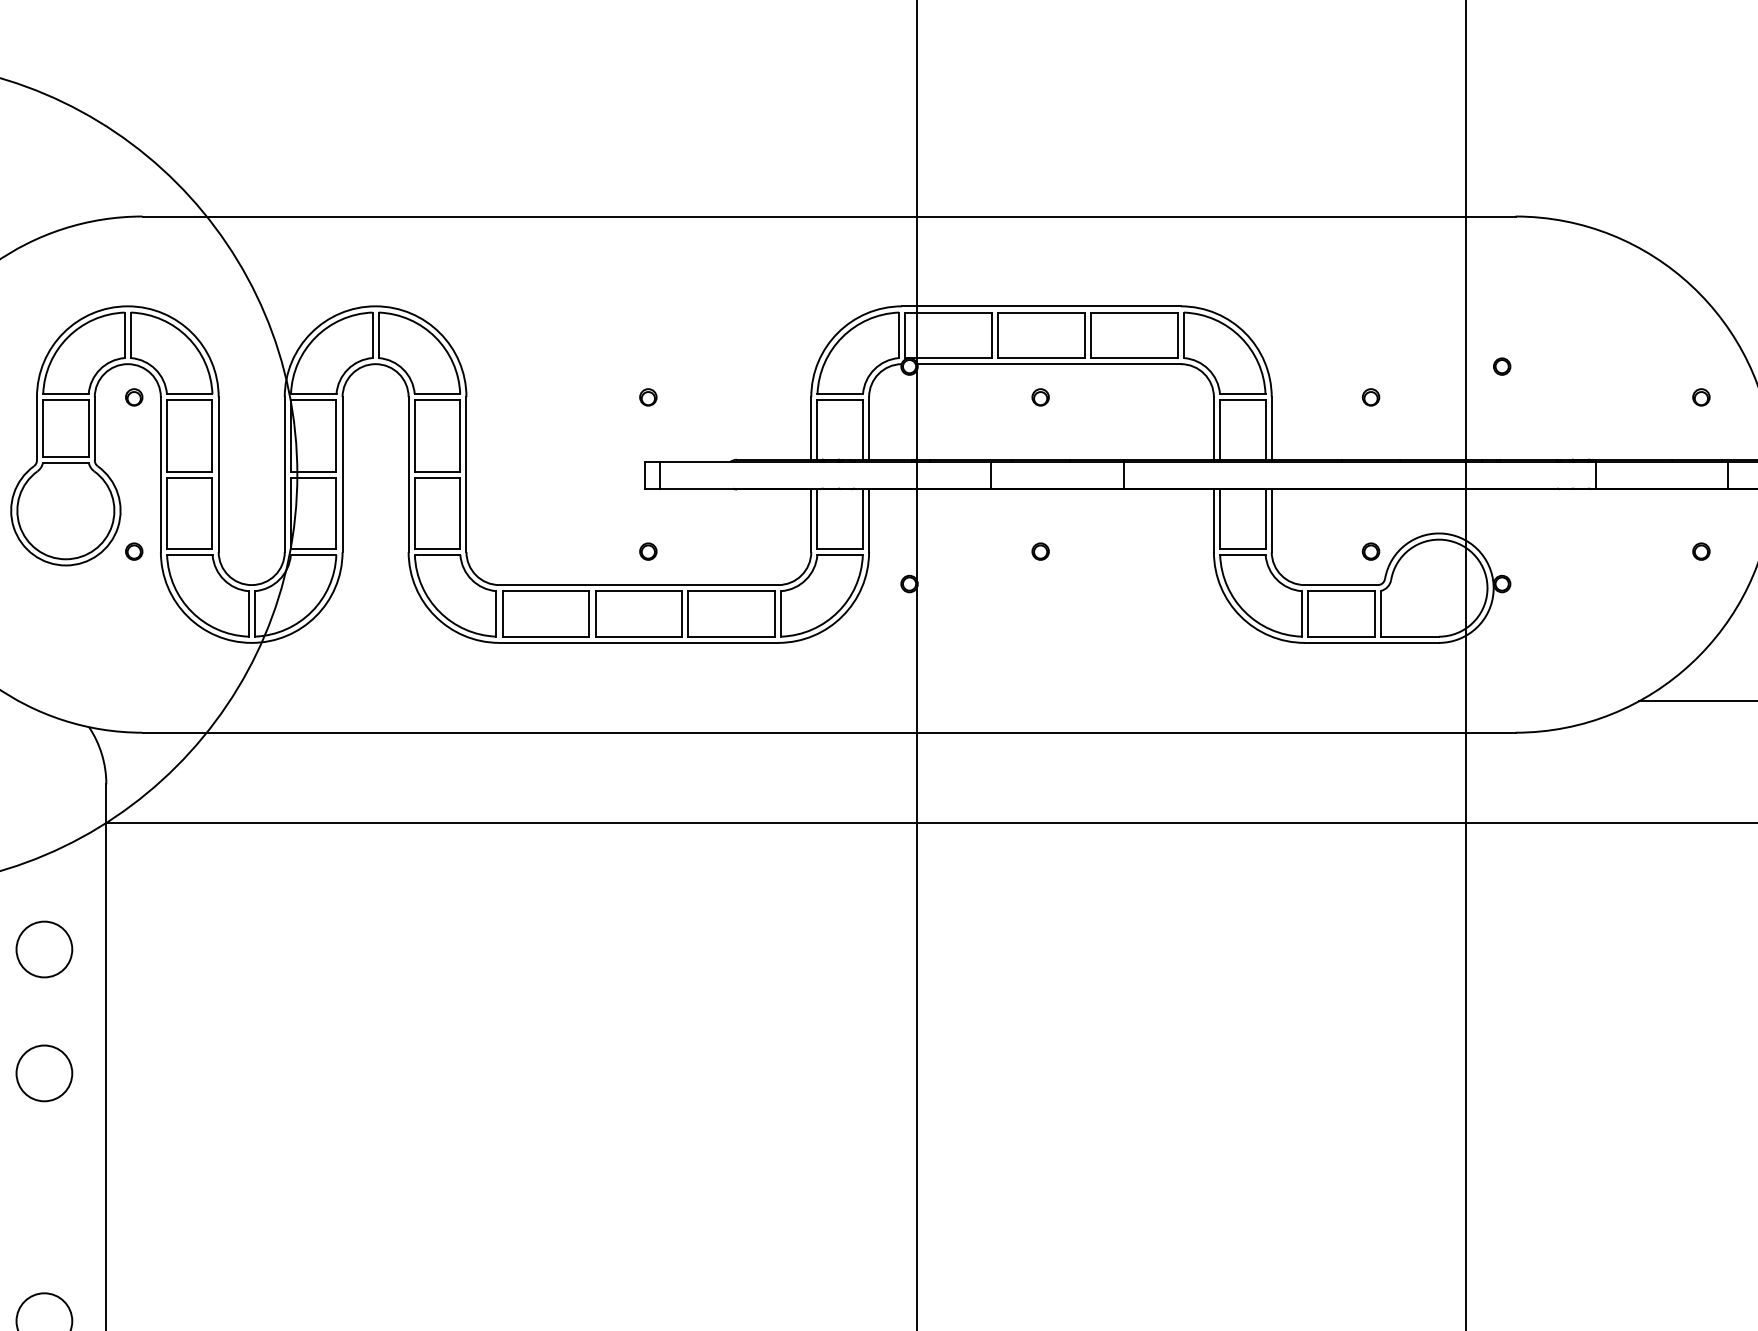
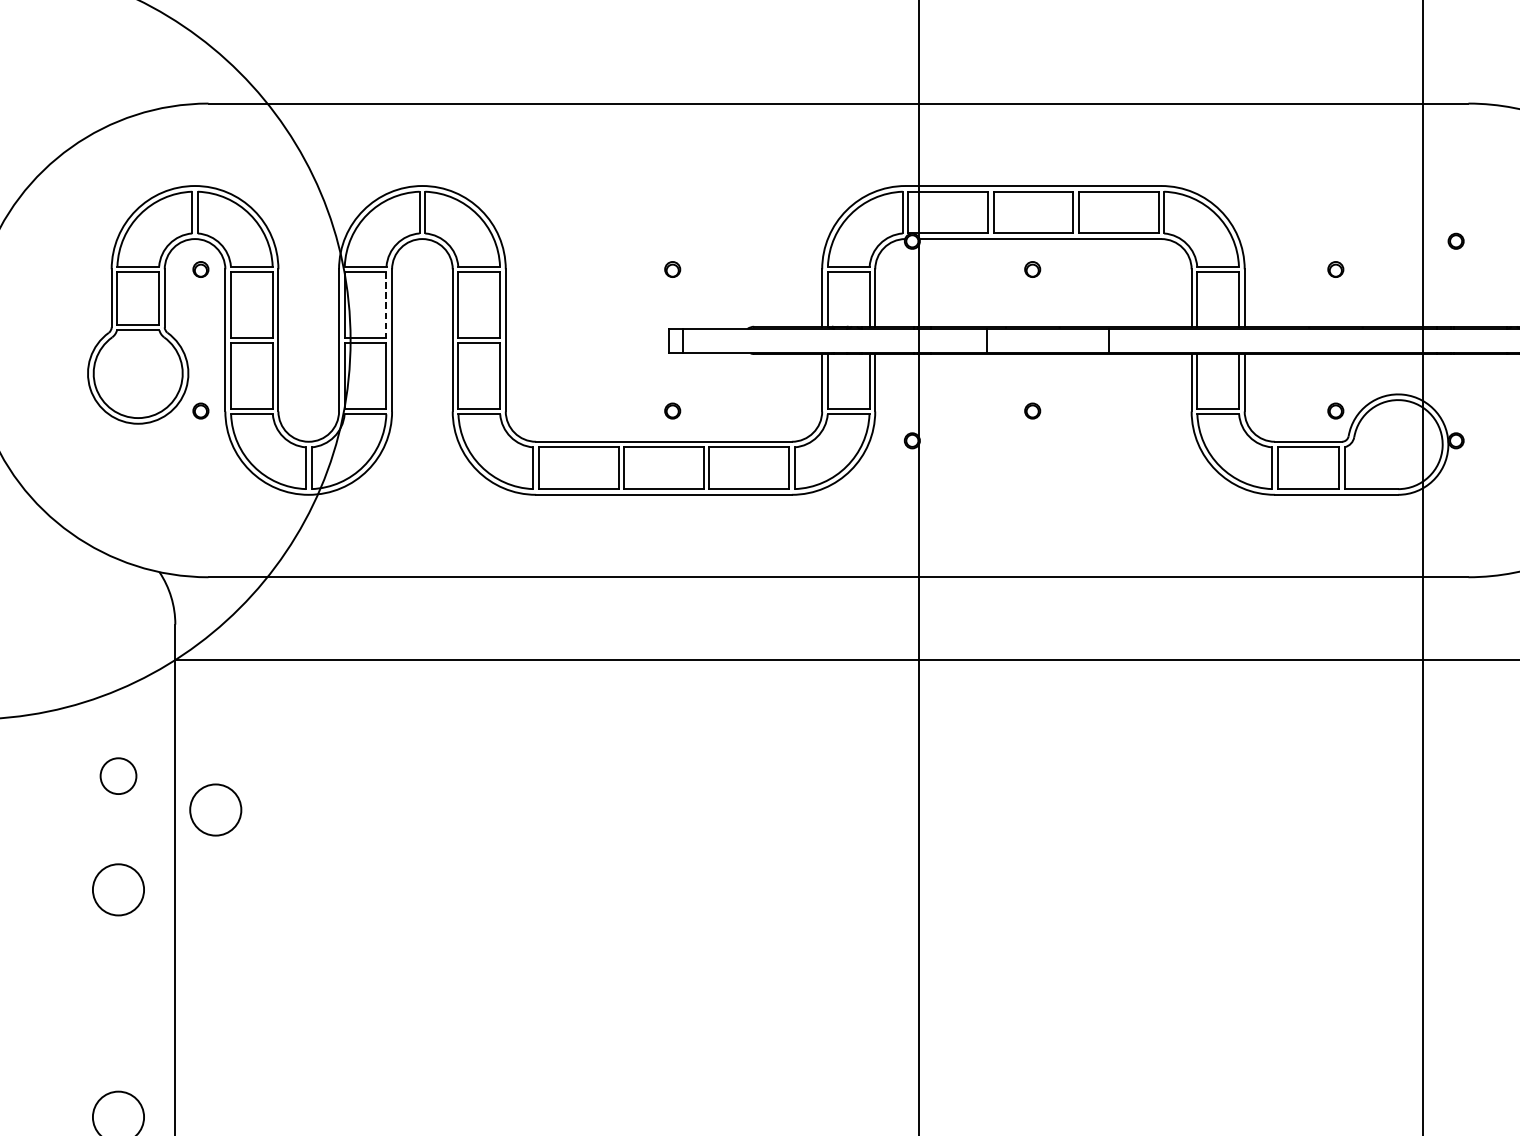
line: (336, 435) -> (386, 304), solid -> dashed
circle: (44, 949) -> (118, 776), size x0.7
circle: (150, 986) -> (215, 810), added

